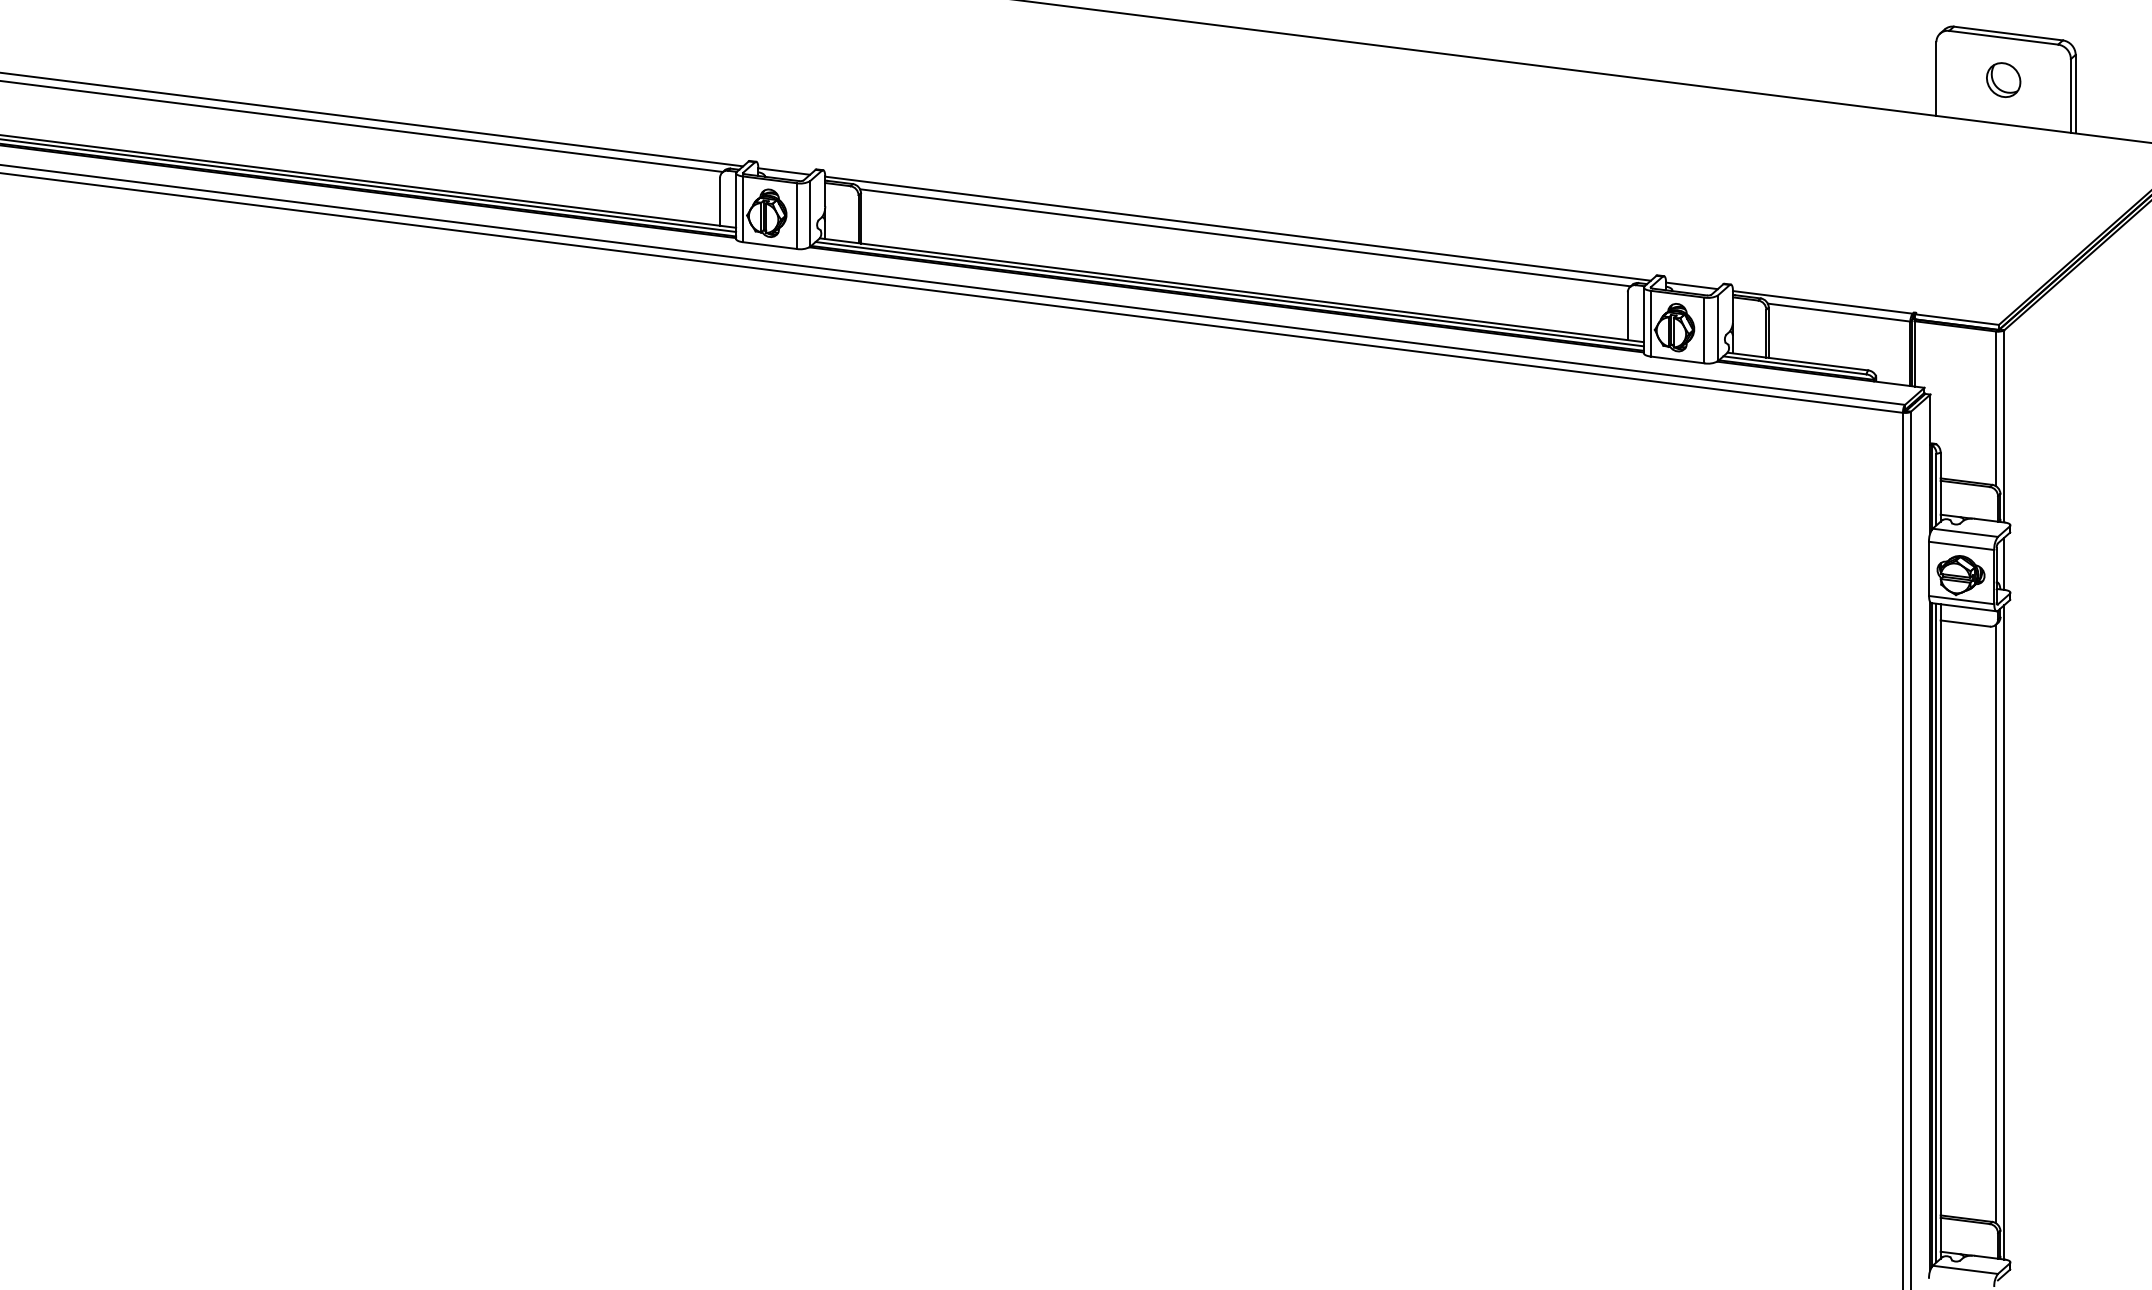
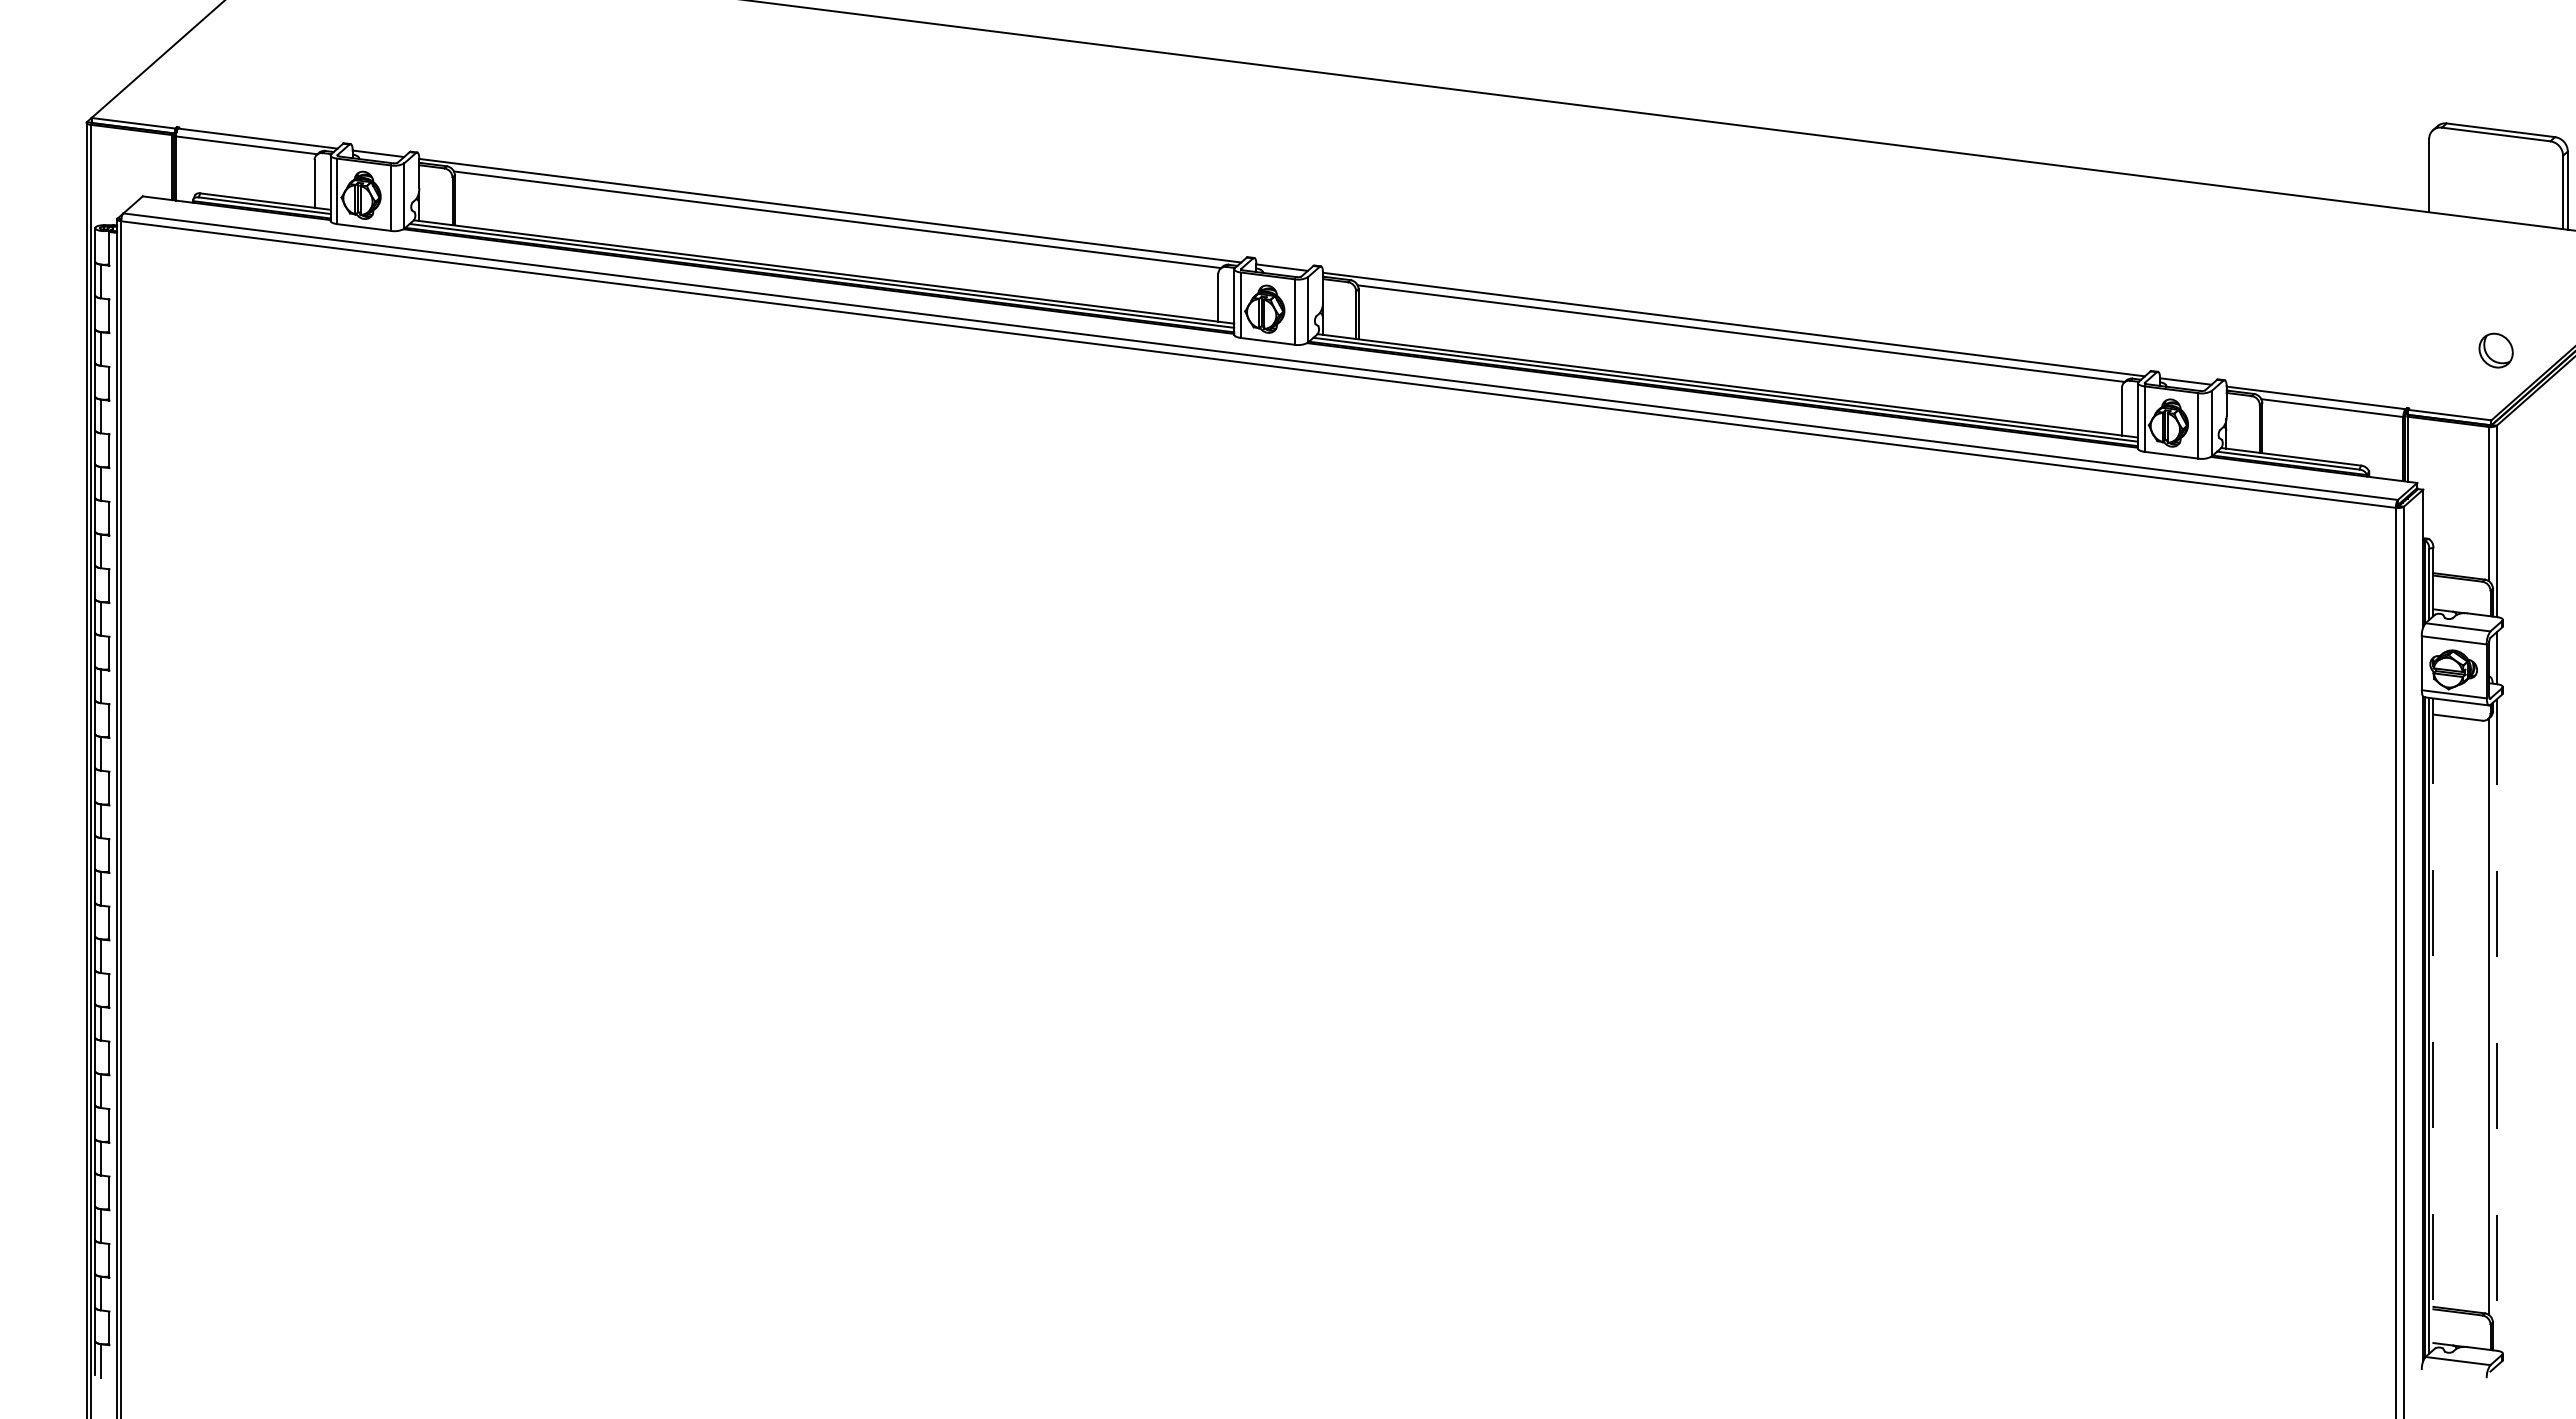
part: (2003, 79) -> (2495, 350), moved
line: (1940, 931) -> (2433, 1024), solid -> dashed
line: (2004, 932) -> (2496, 1025), solid -> dashed

